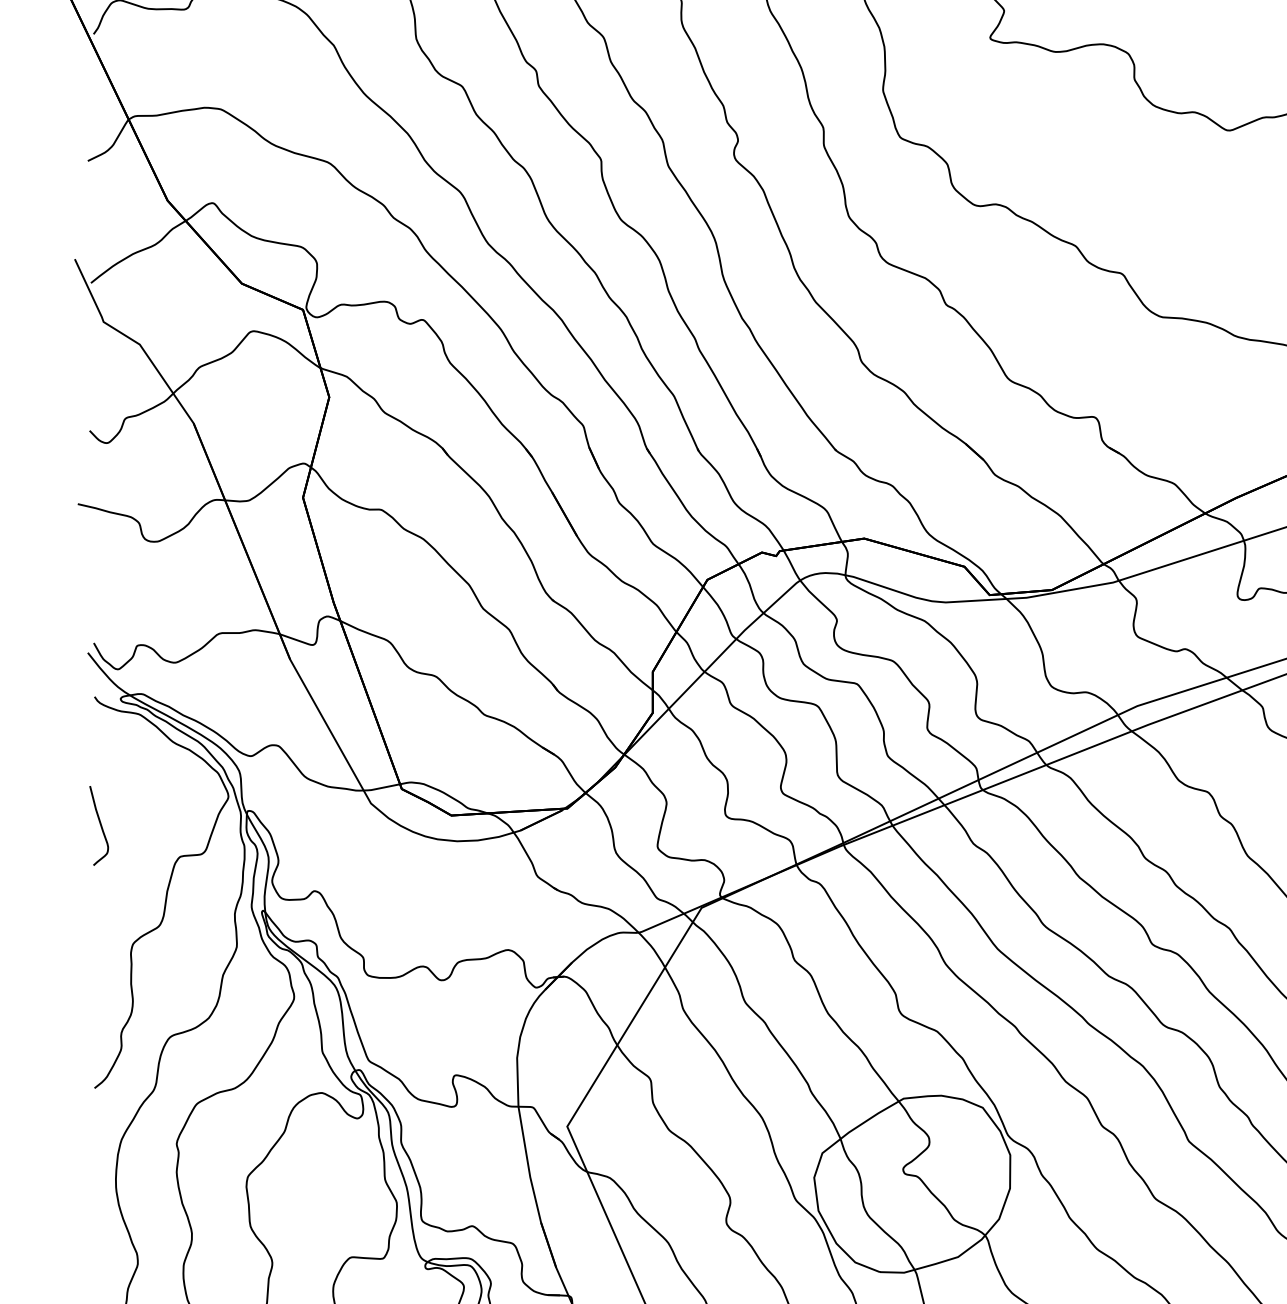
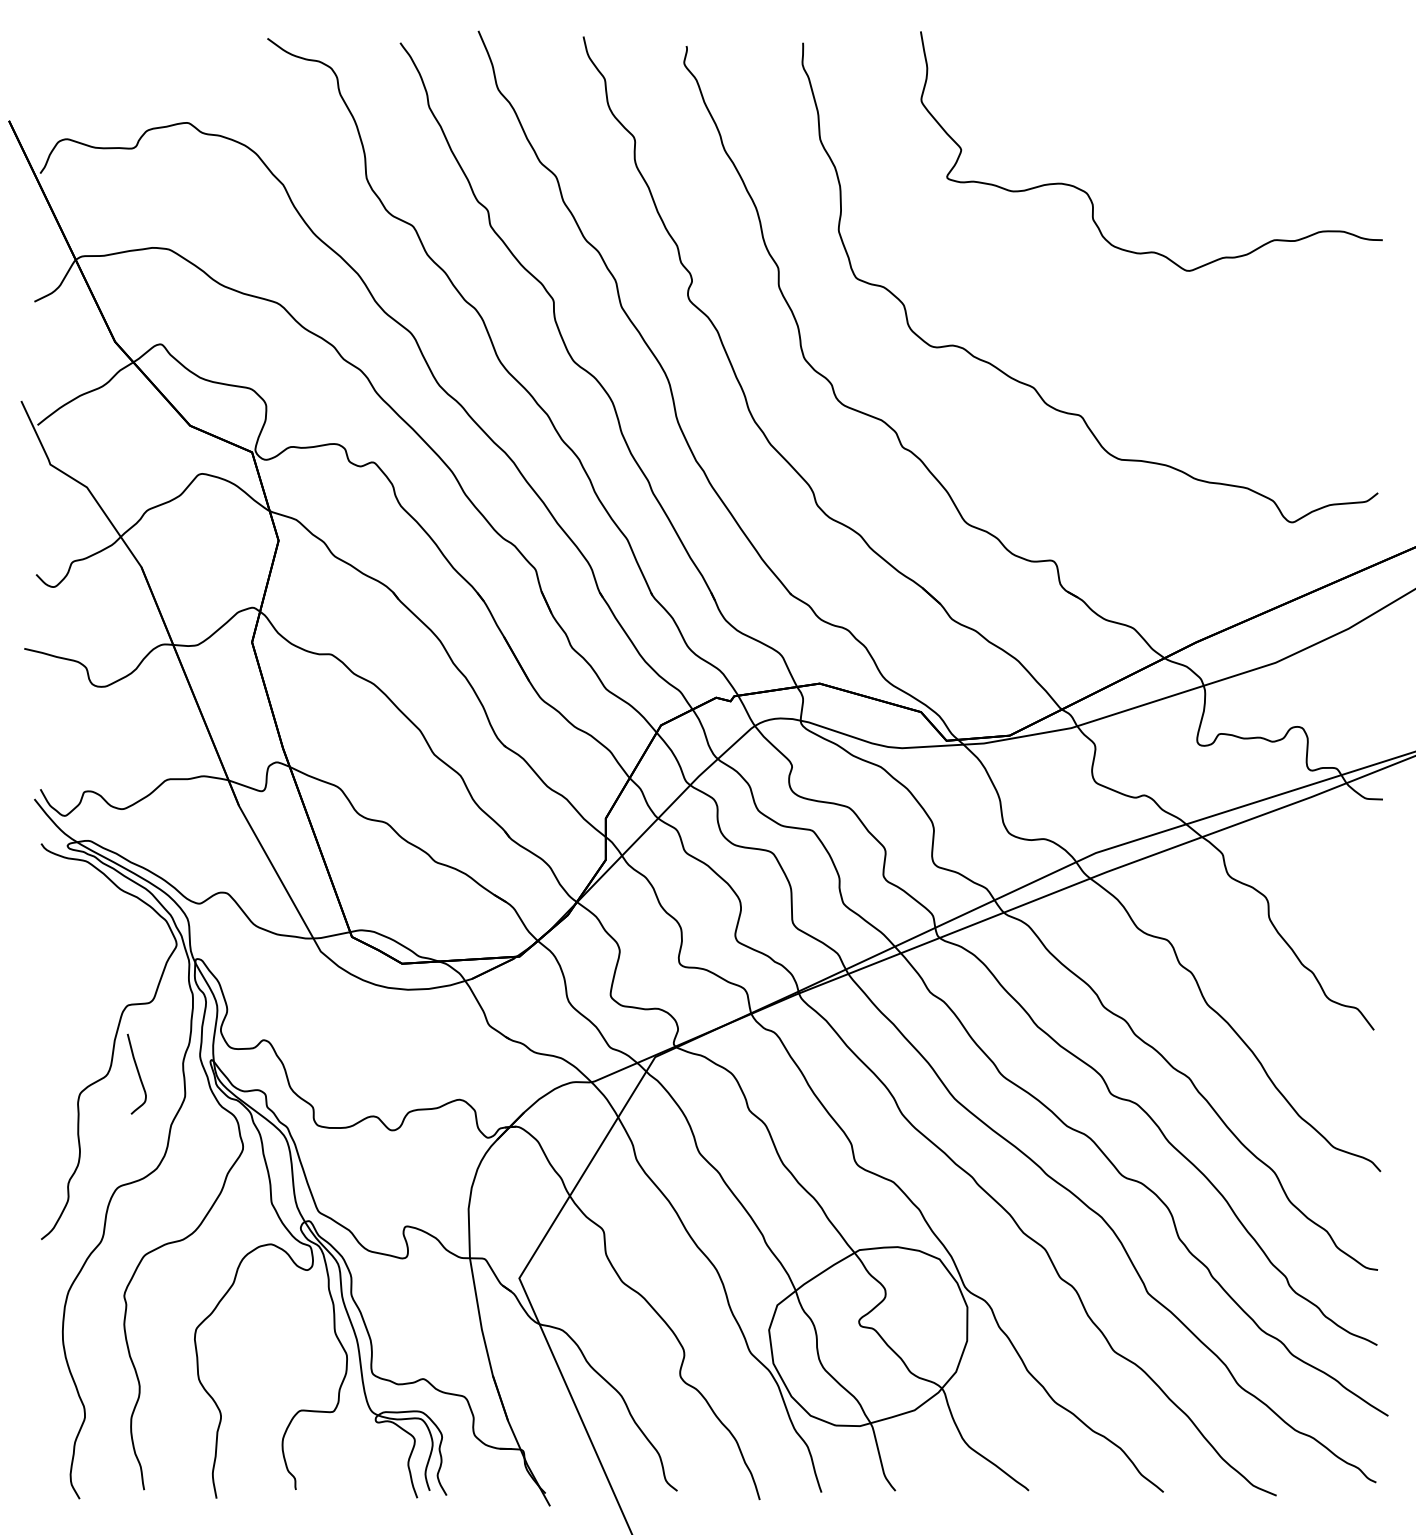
curve: (99, 825) -> (137, 1073), moved

